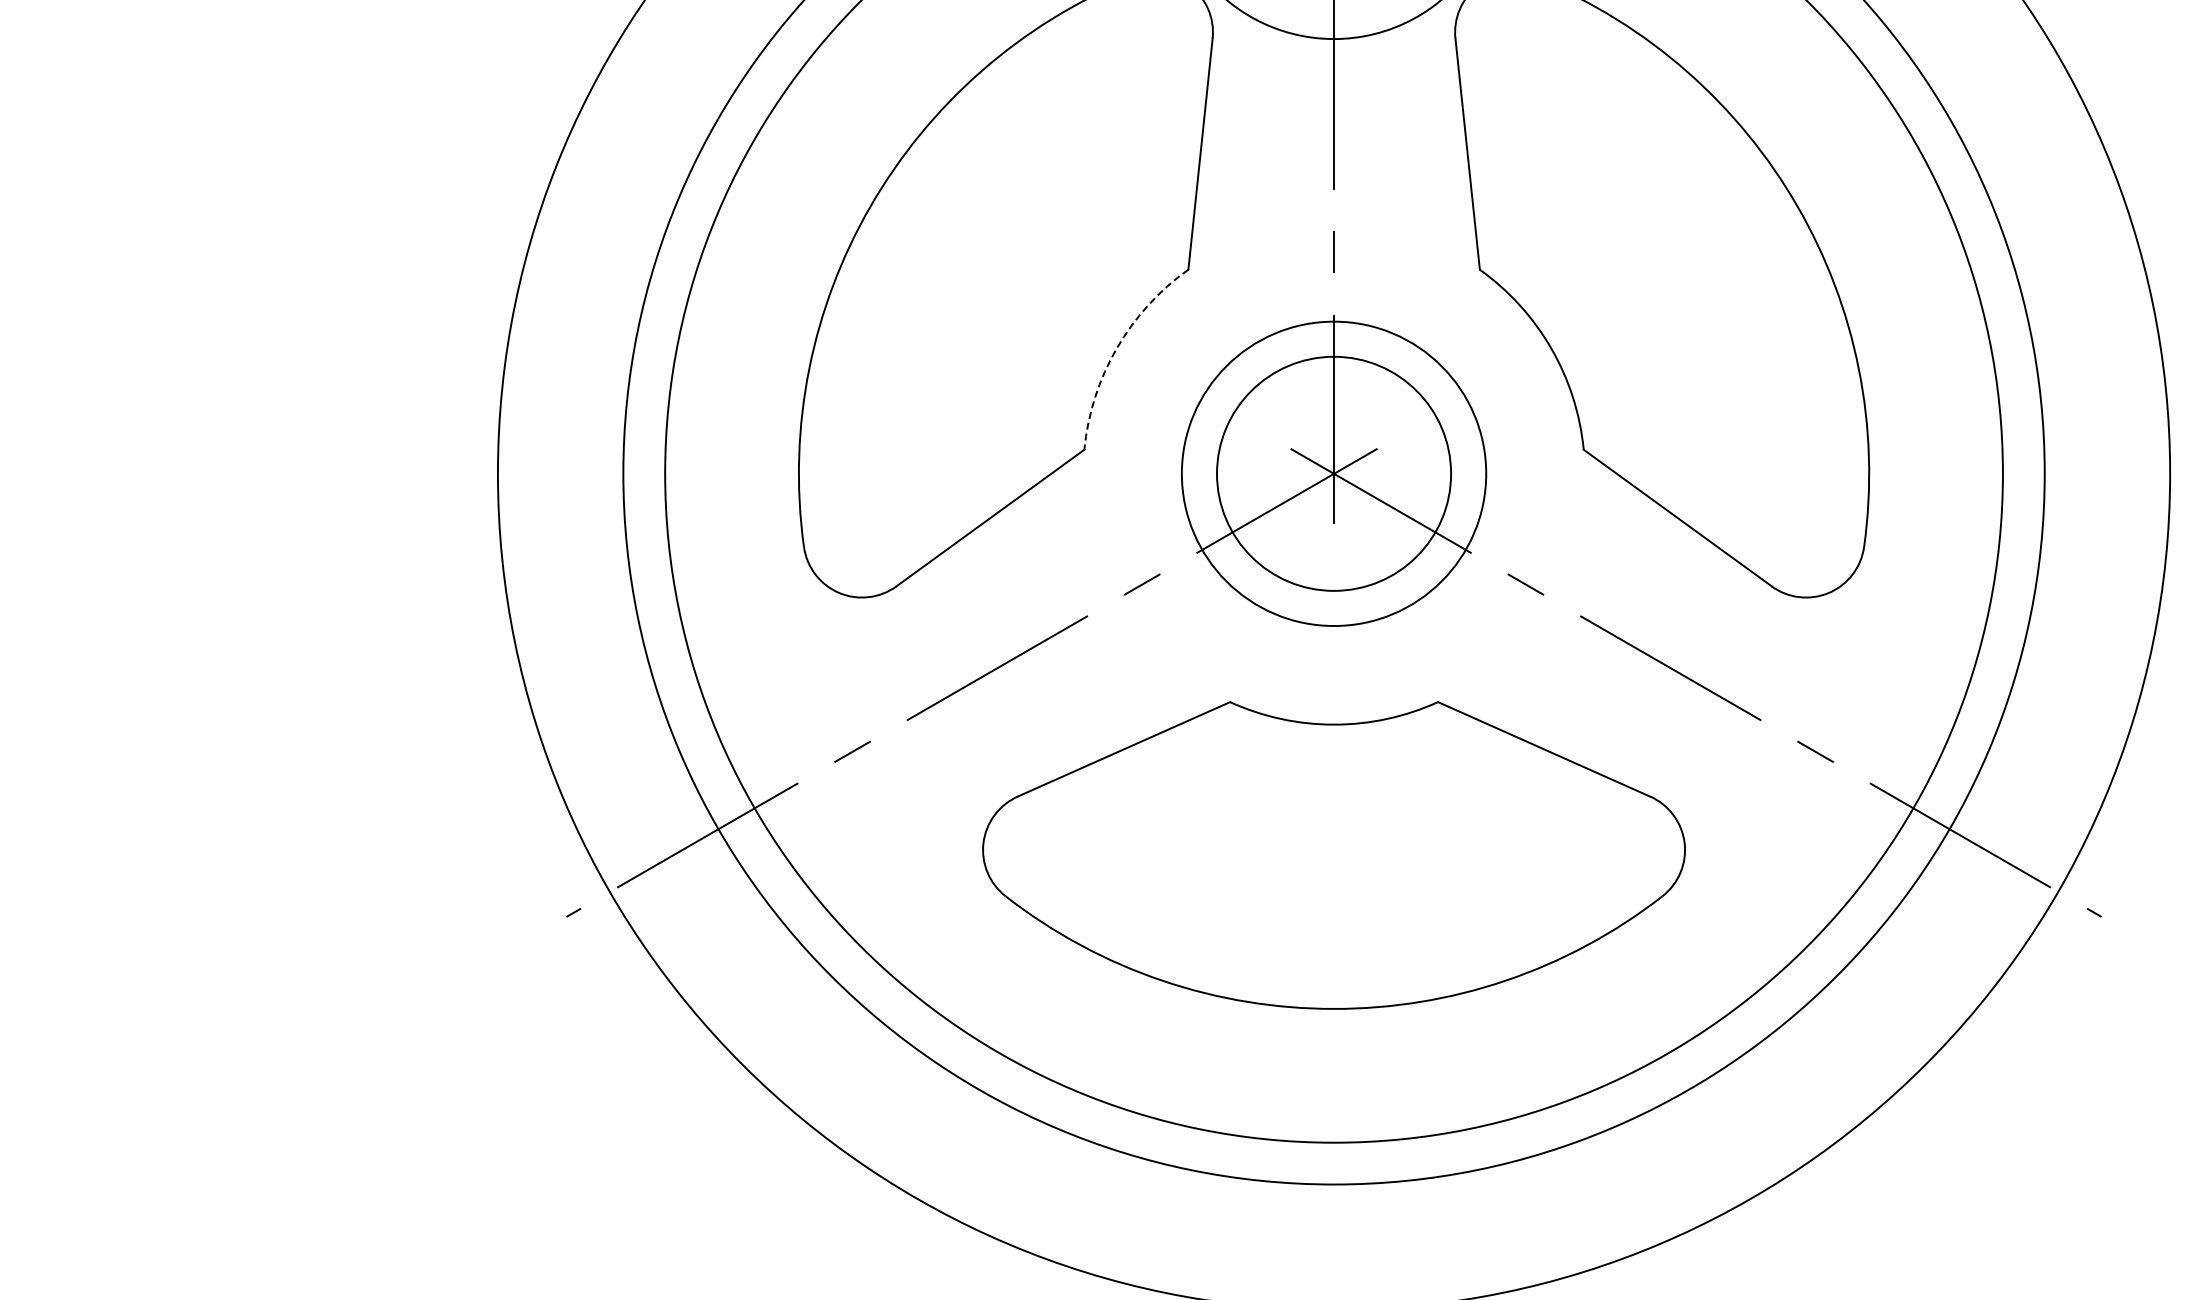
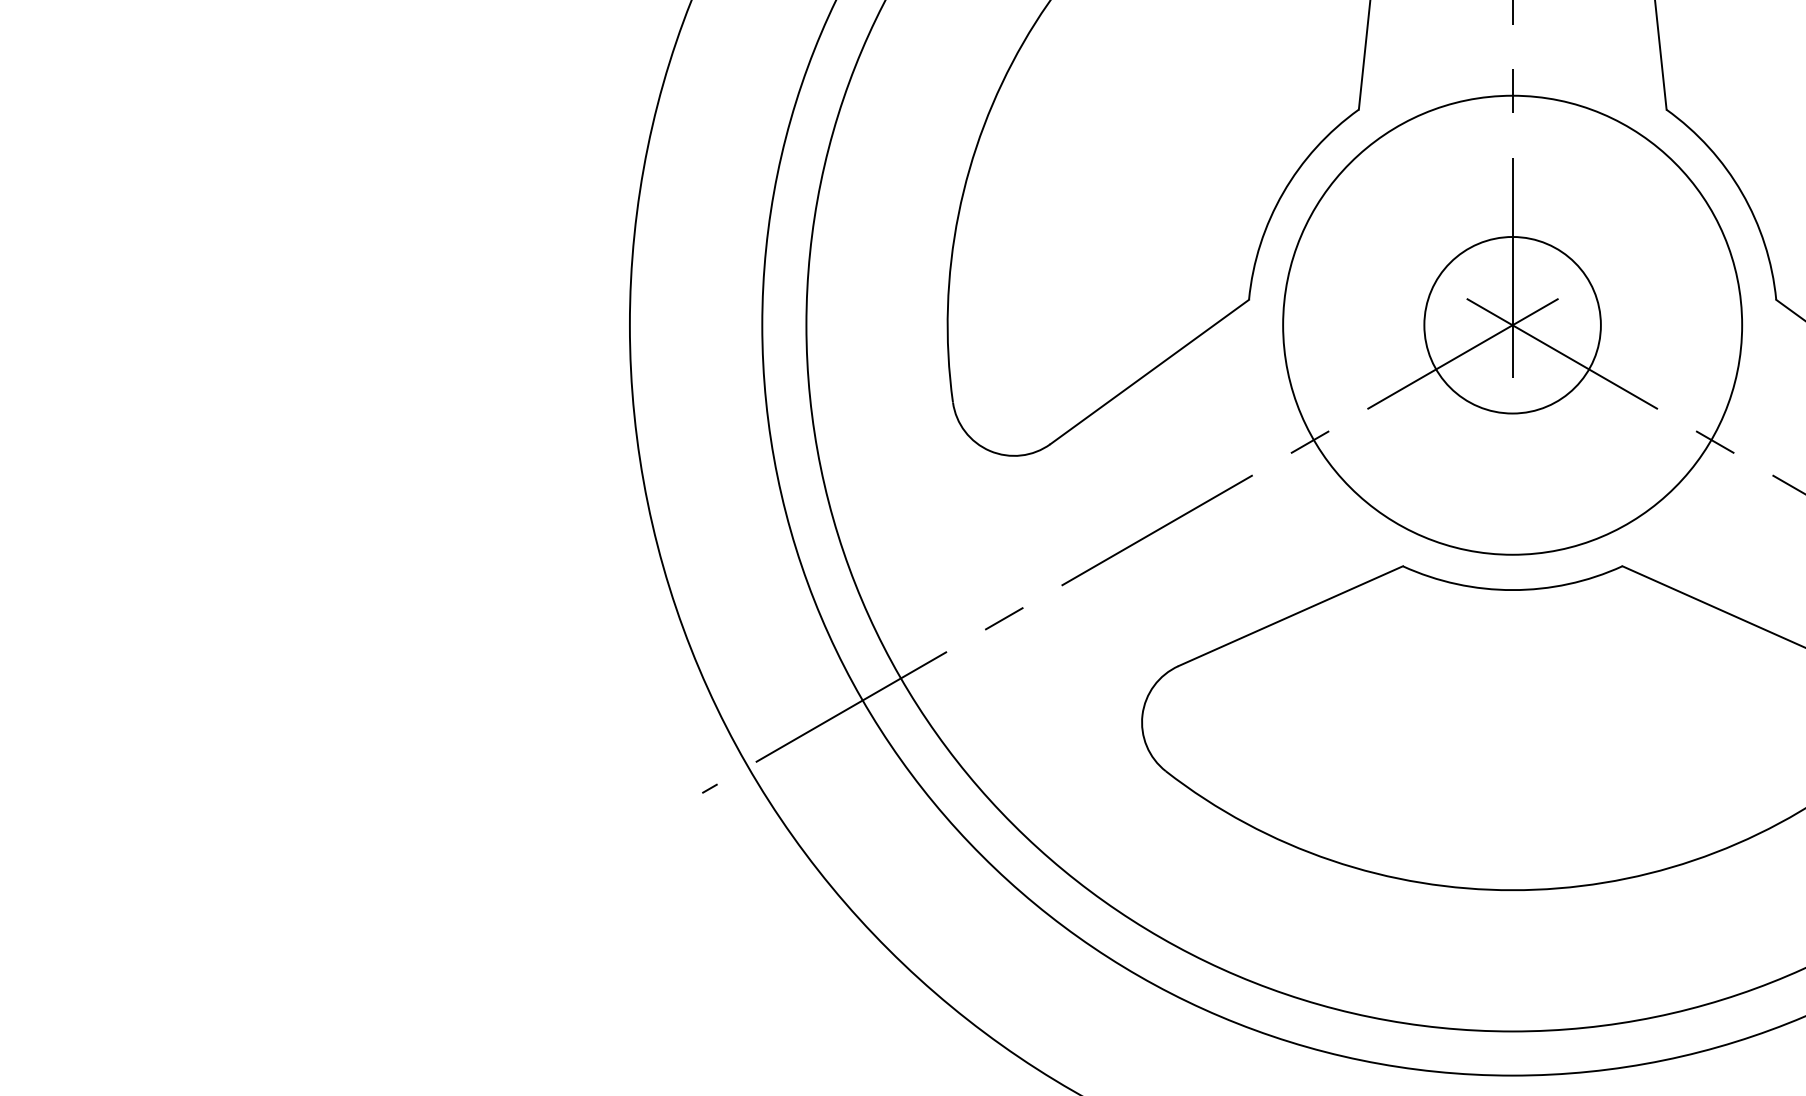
arc: (1116, 348) -> (1282, 192), dashed -> solid
circle: (1333, 473) -> (1512, 324), size x0.71
circle: (1333, 473) -> (1512, 324), size x1.43

